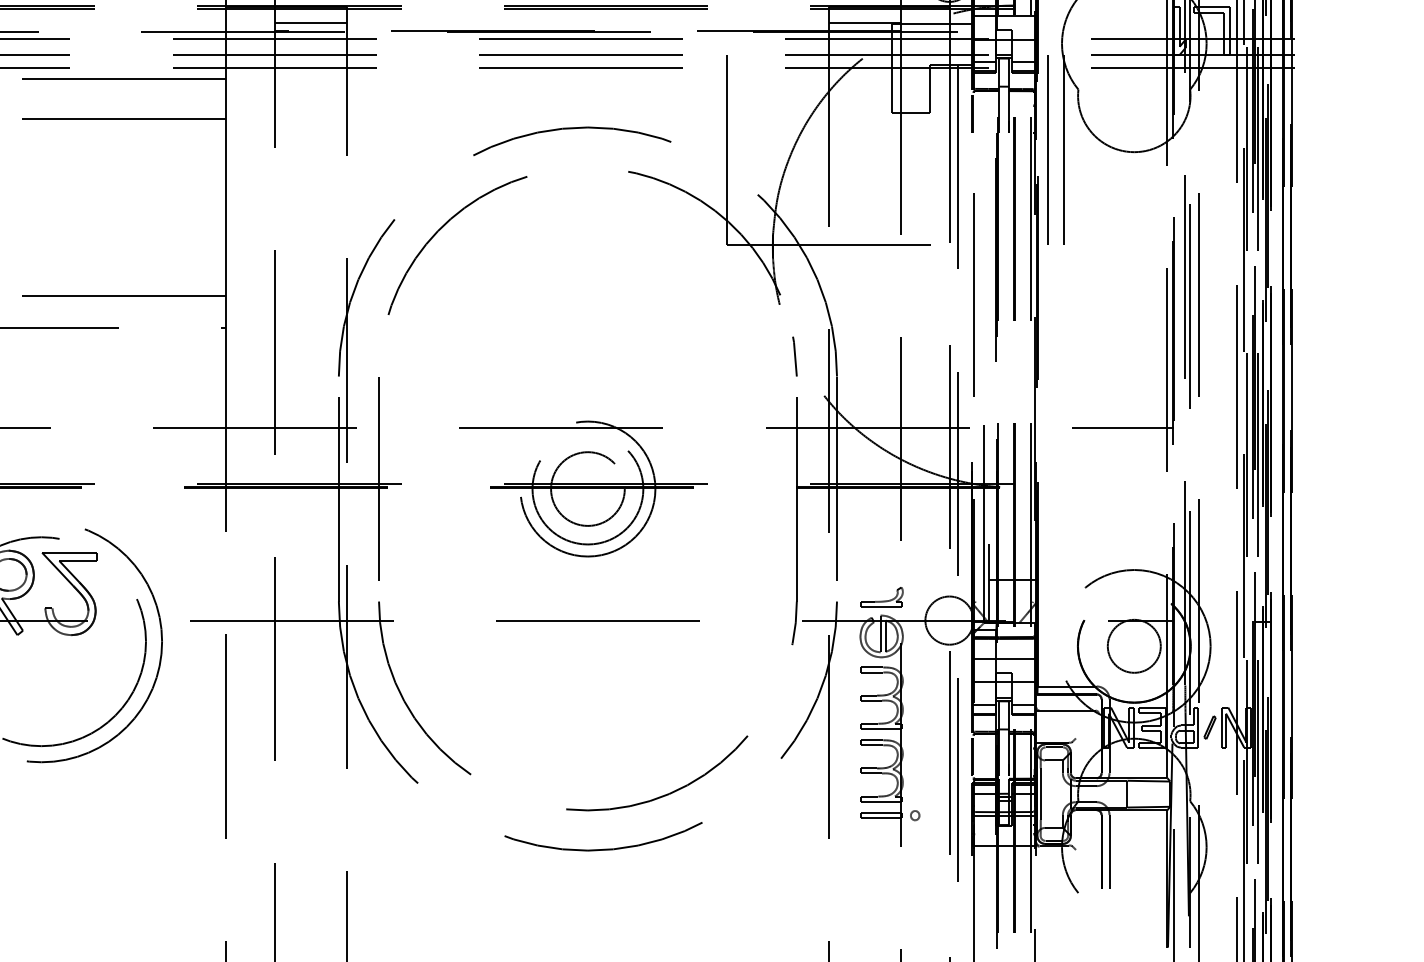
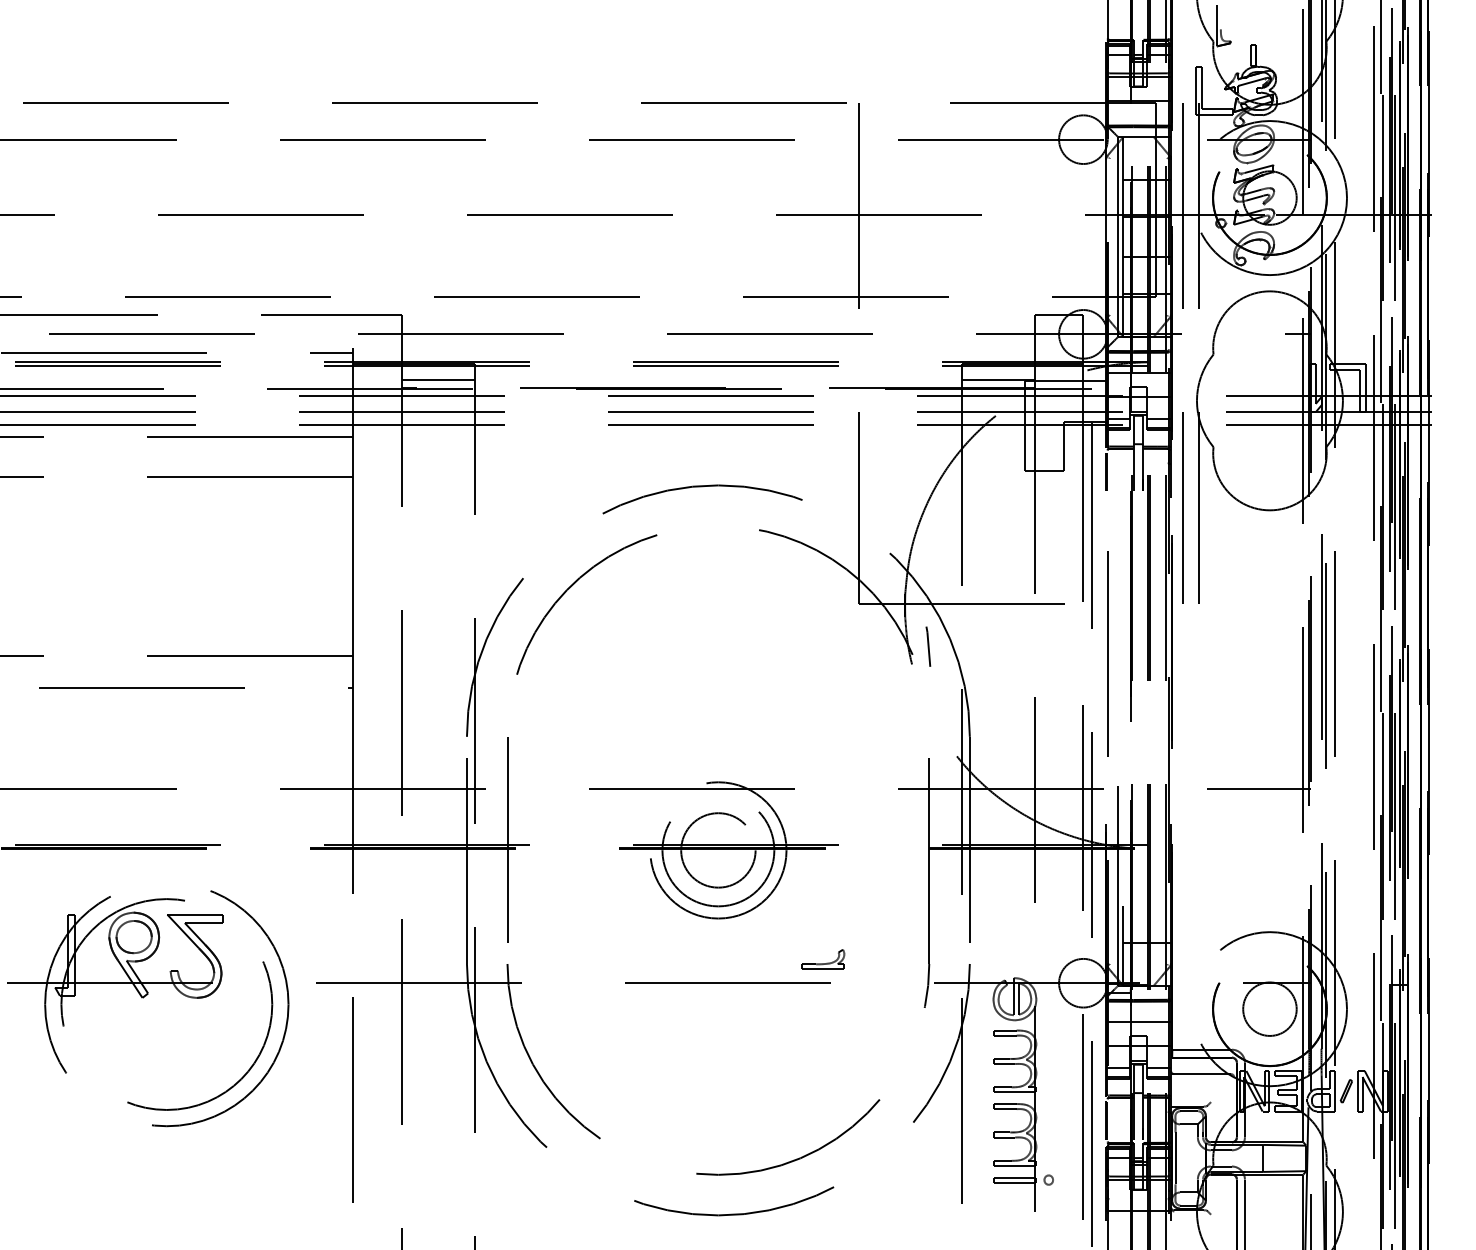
line: (795, 356) -> (928, 646), moved
part: (882, 597) -> (823, 959), moved

